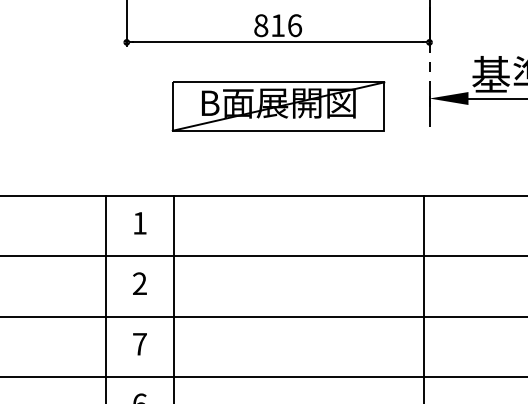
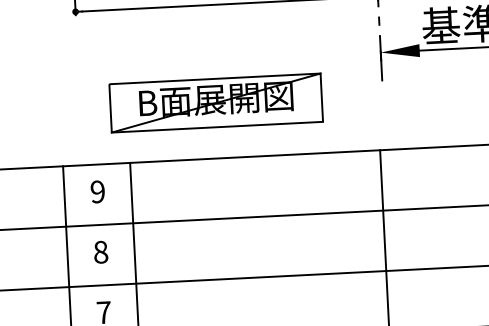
part: (278, 106) -> (216, 102), moved
text: (139, 222) -> (97, 191), 1 -> 9
text: (139, 283) -> (100, 252), 2 -> 8

